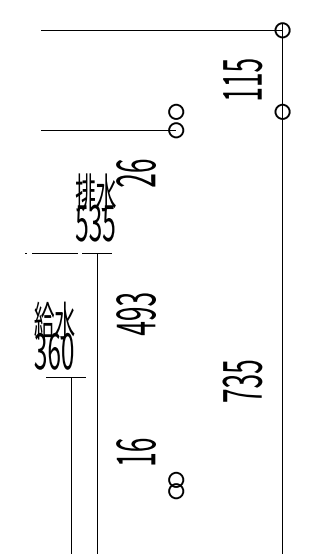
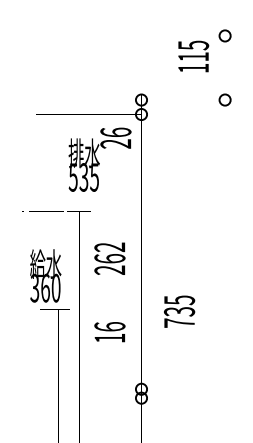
text: (242, 79) -> (193, 56), moved
text: (115, 200) -> (99, 159), moved
text: (135, 313) -> (109, 258), 493 -> 262
text: (242, 380) -> (179, 311), moved
text: (135, 452) -> (109, 332), moved

